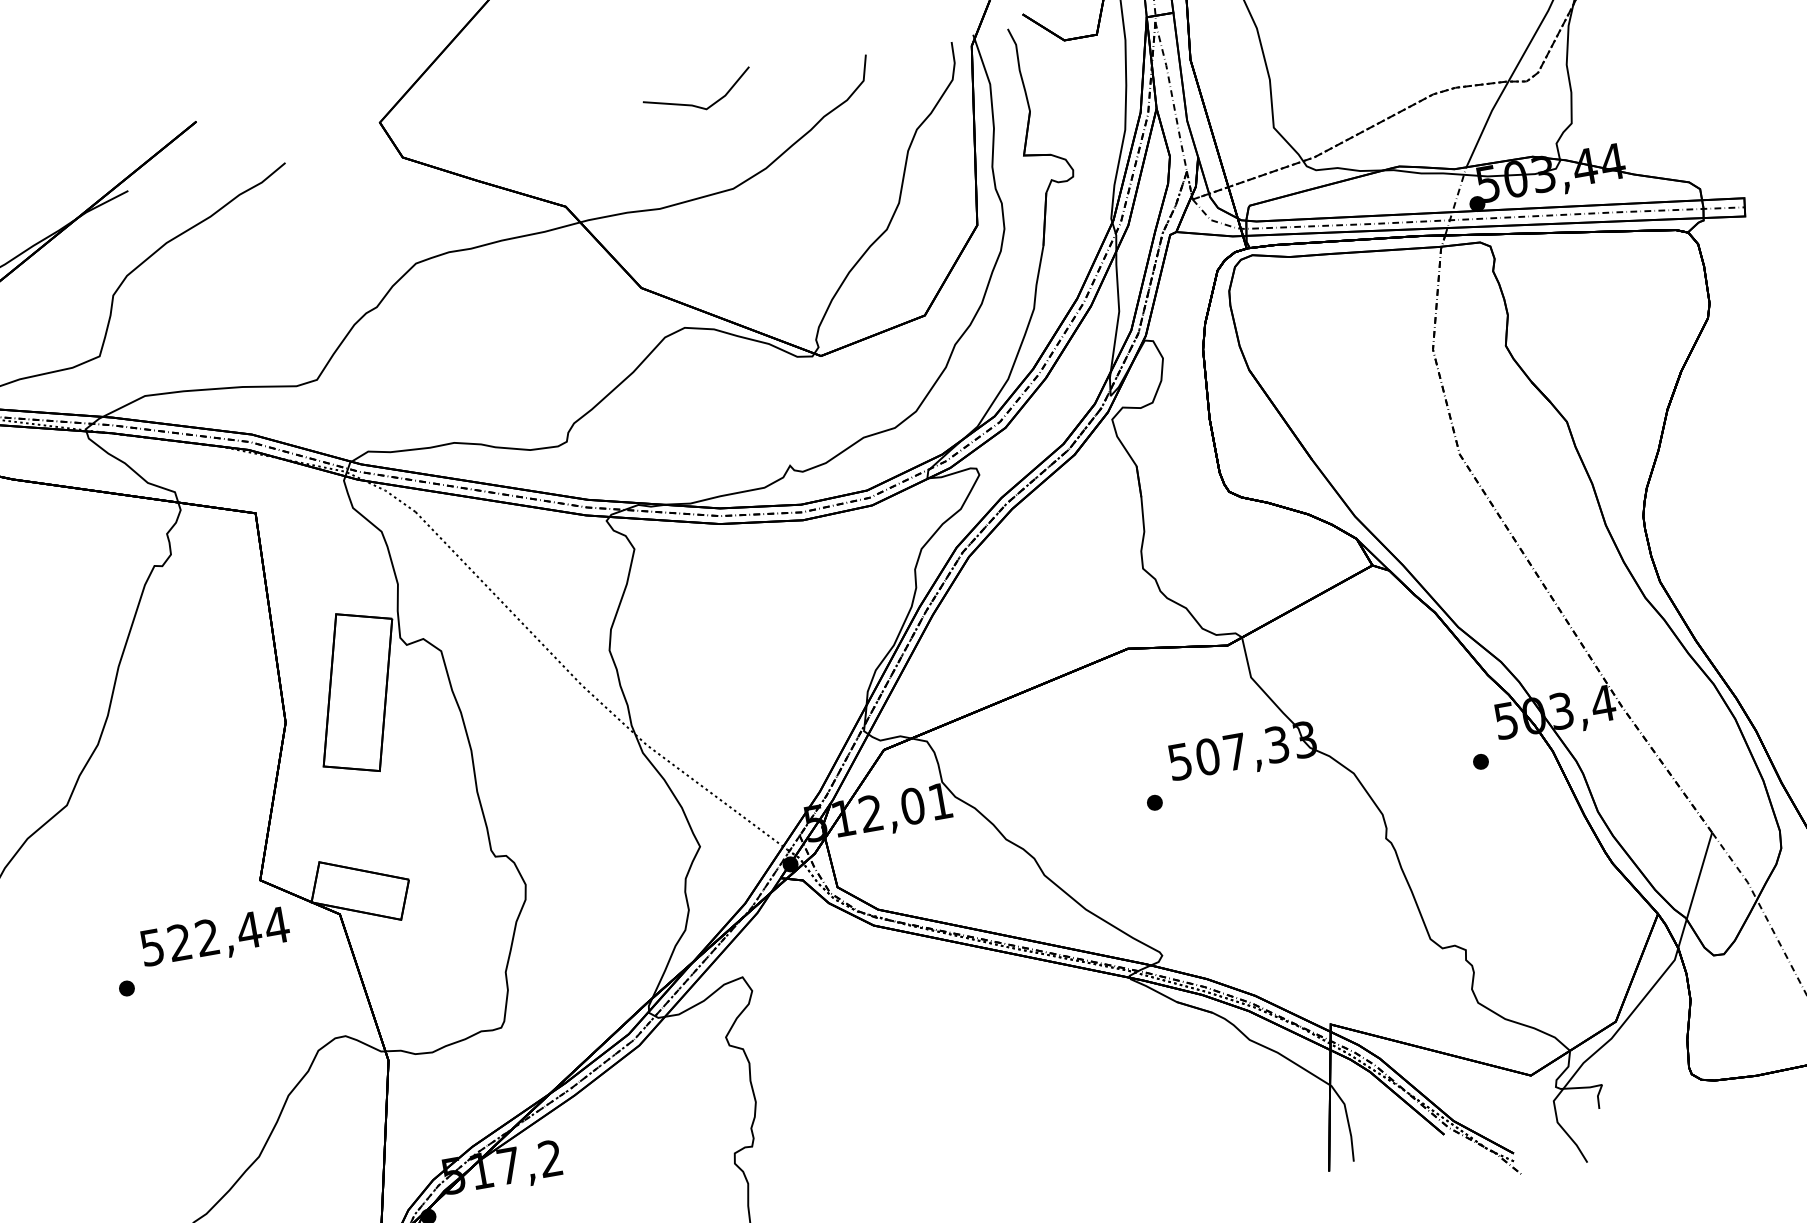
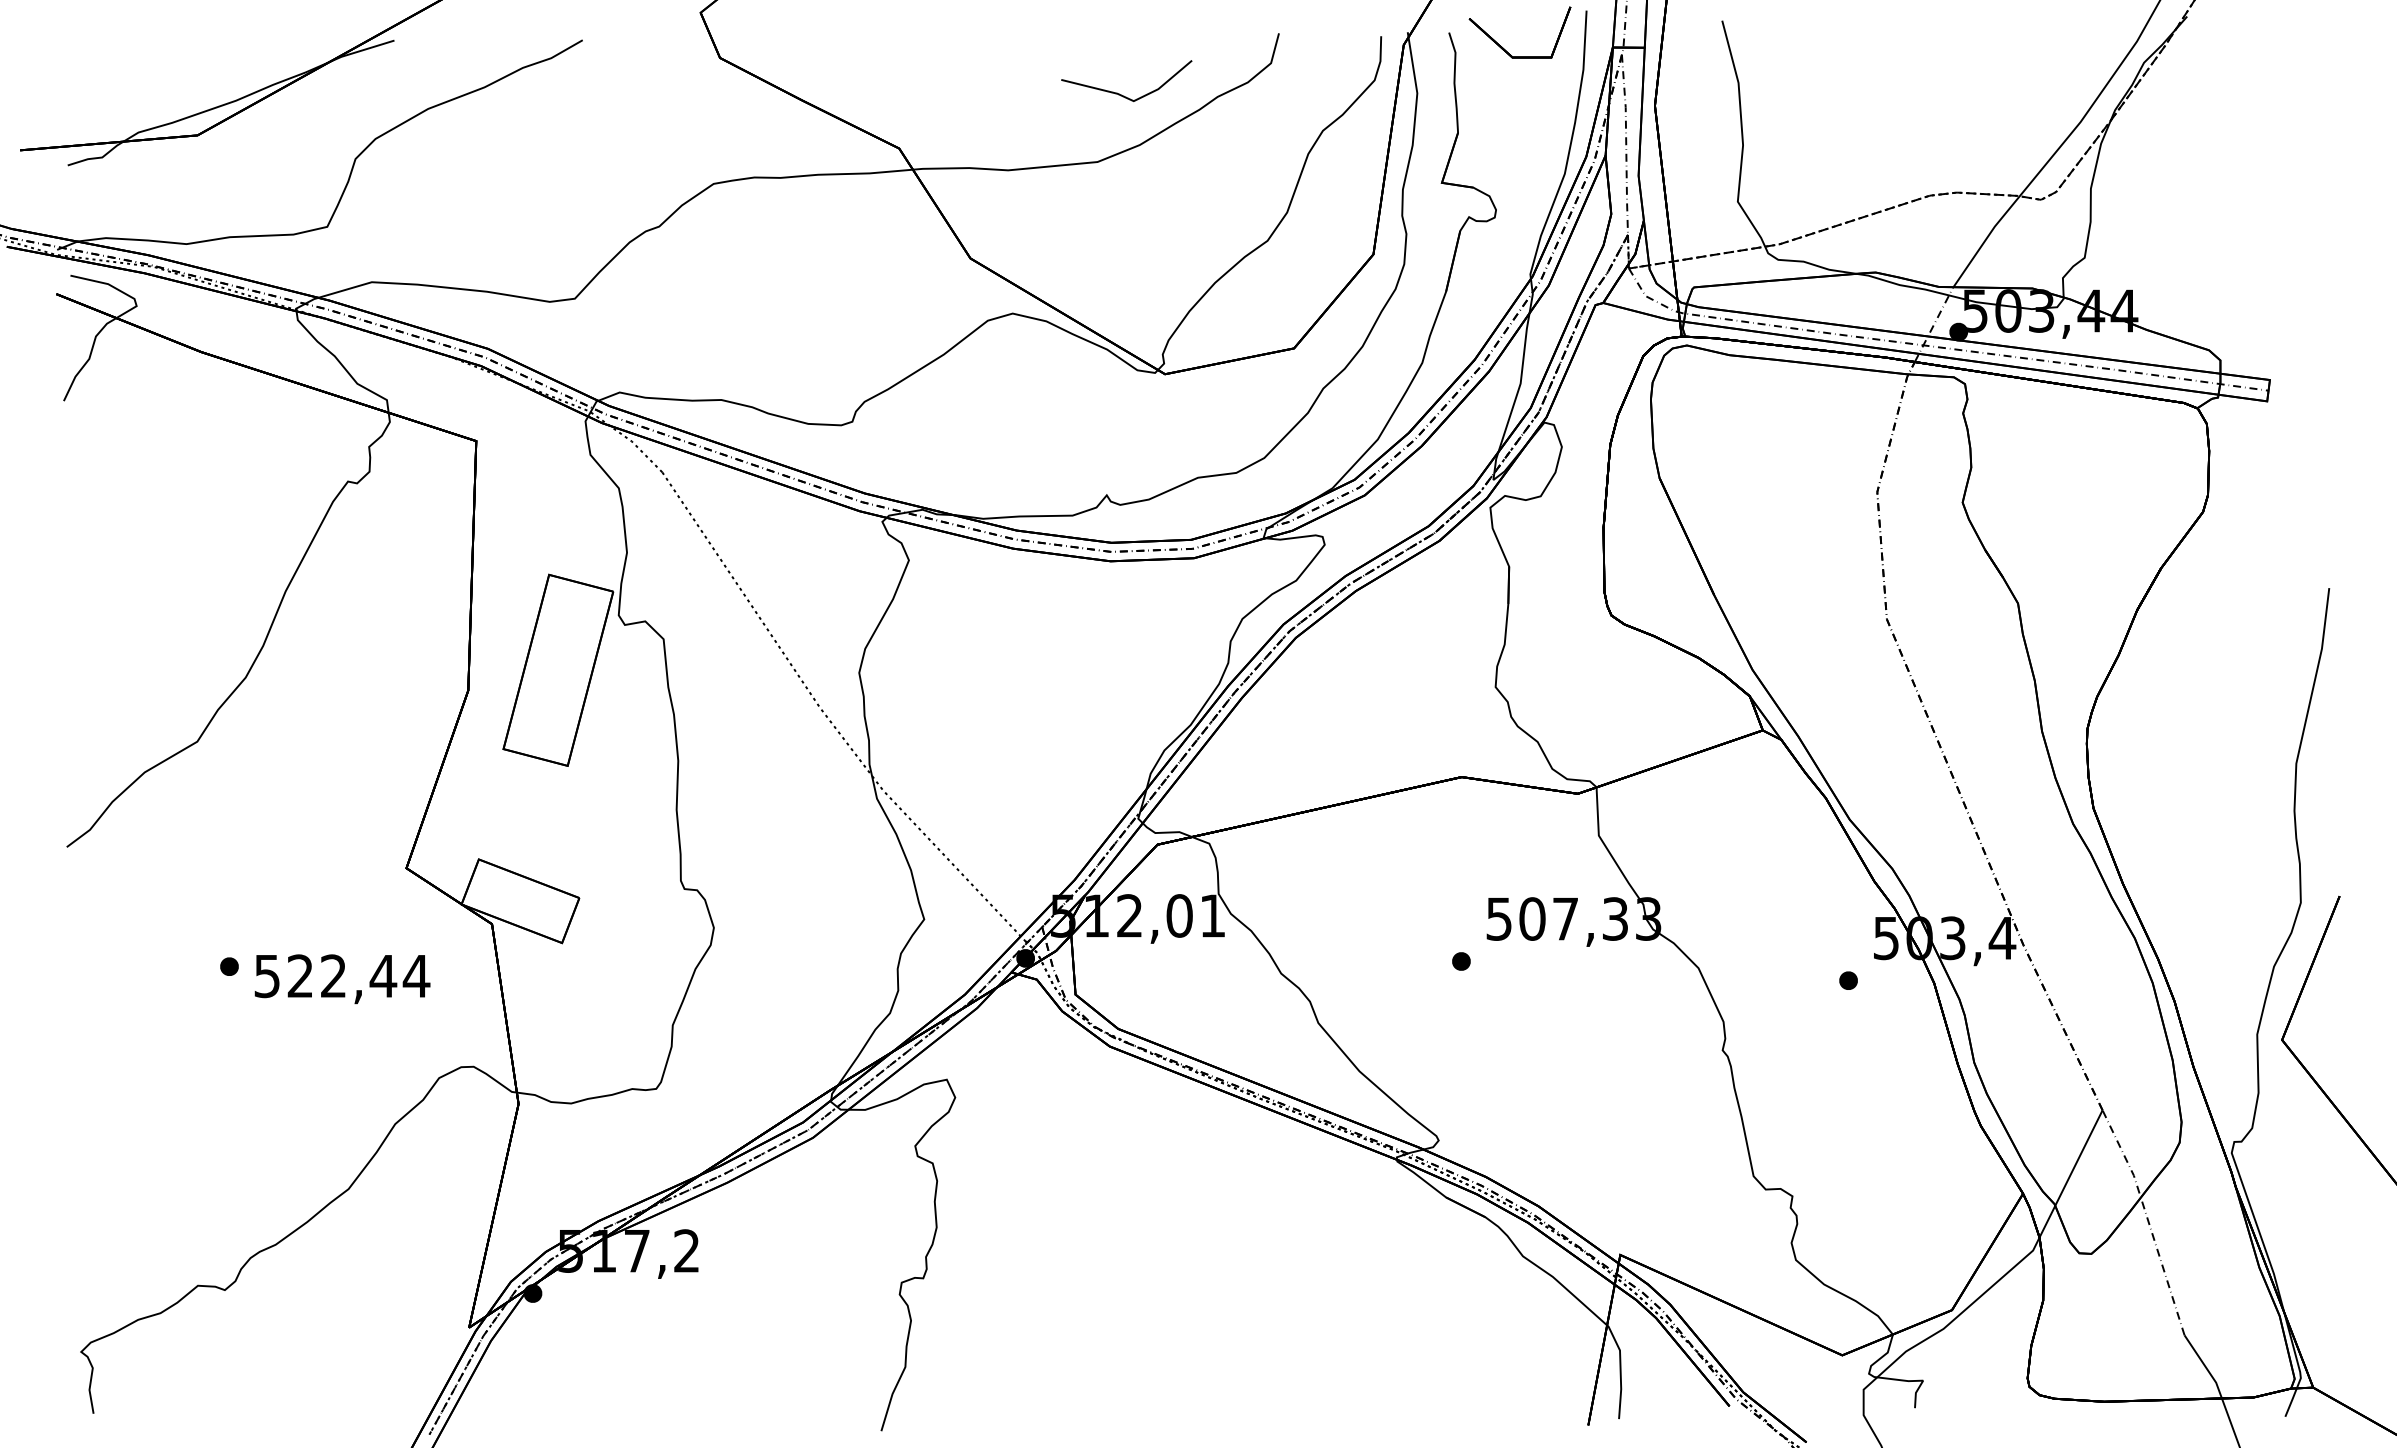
line: (693, 104) -> (1119, 93), moved
text: (215, 939) -> (342, 979), moved

